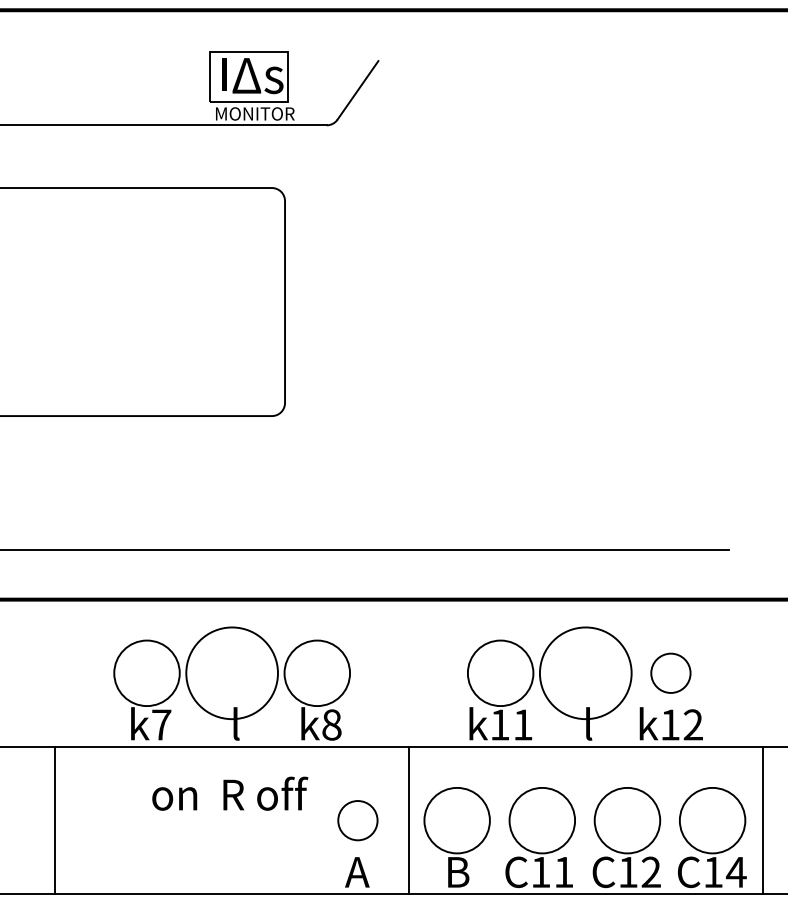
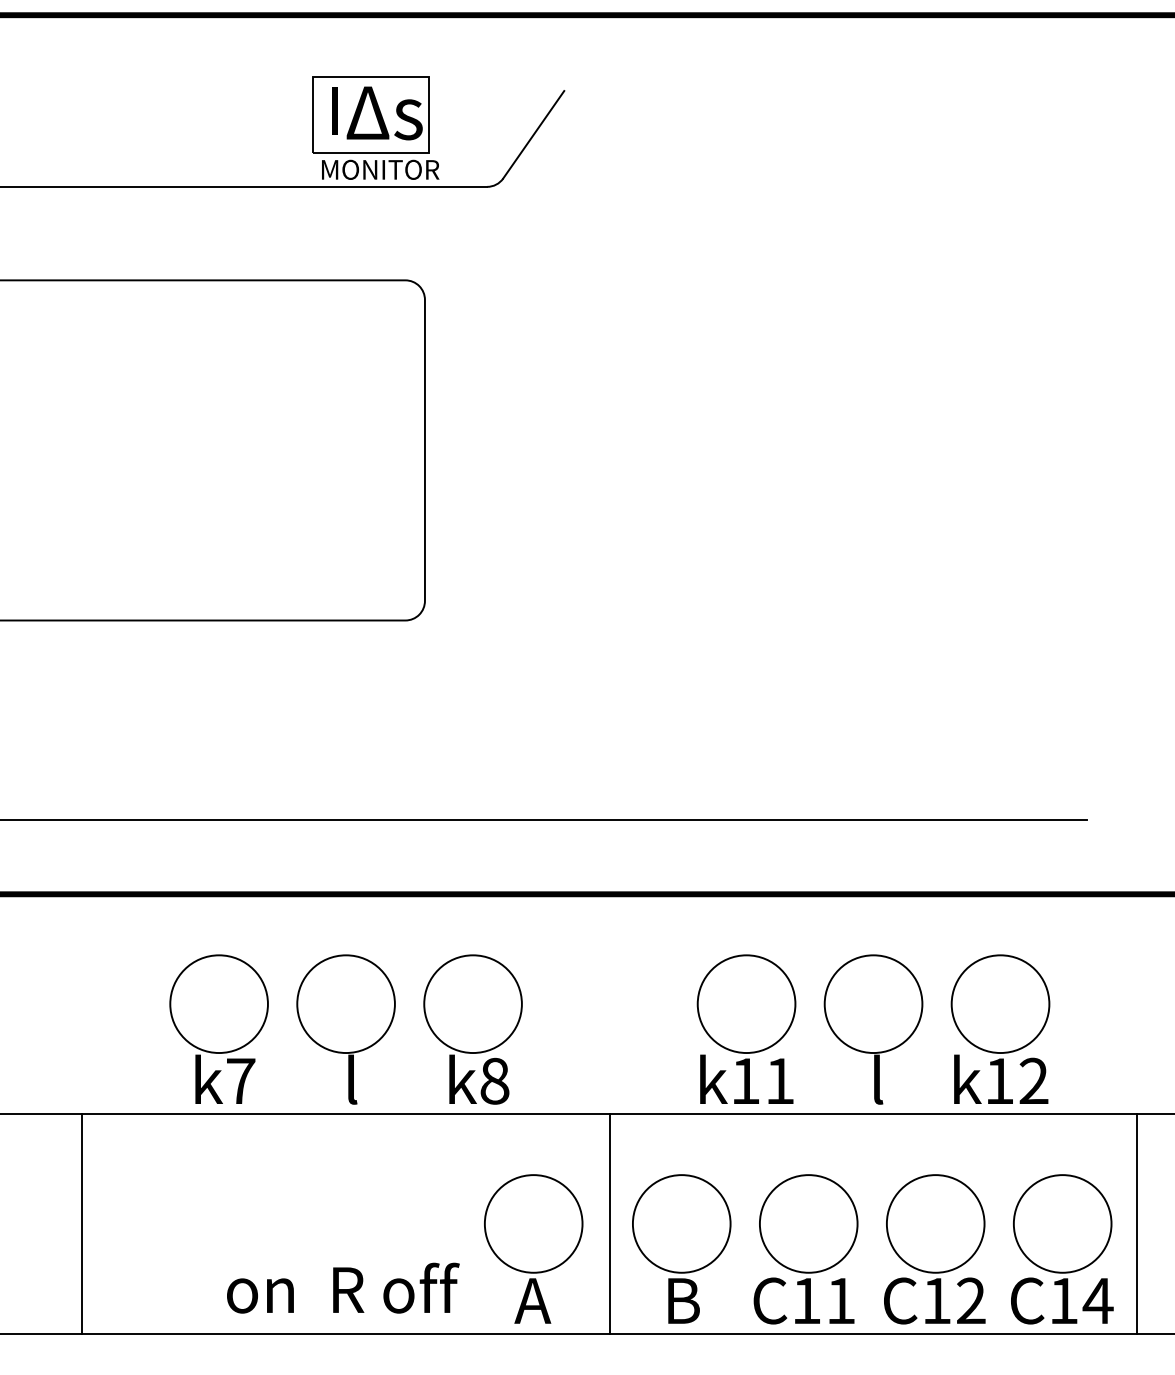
circle: (231, 673) -> (345, 1004), size x0.71
circle: (585, 673) -> (873, 1004), size x0.71
circle: (670, 673) -> (999, 1004), size x1.67
text: (230, 793) -> (343, 1287), moved
circle: (357, 820) -> (533, 1223), size x1.67

